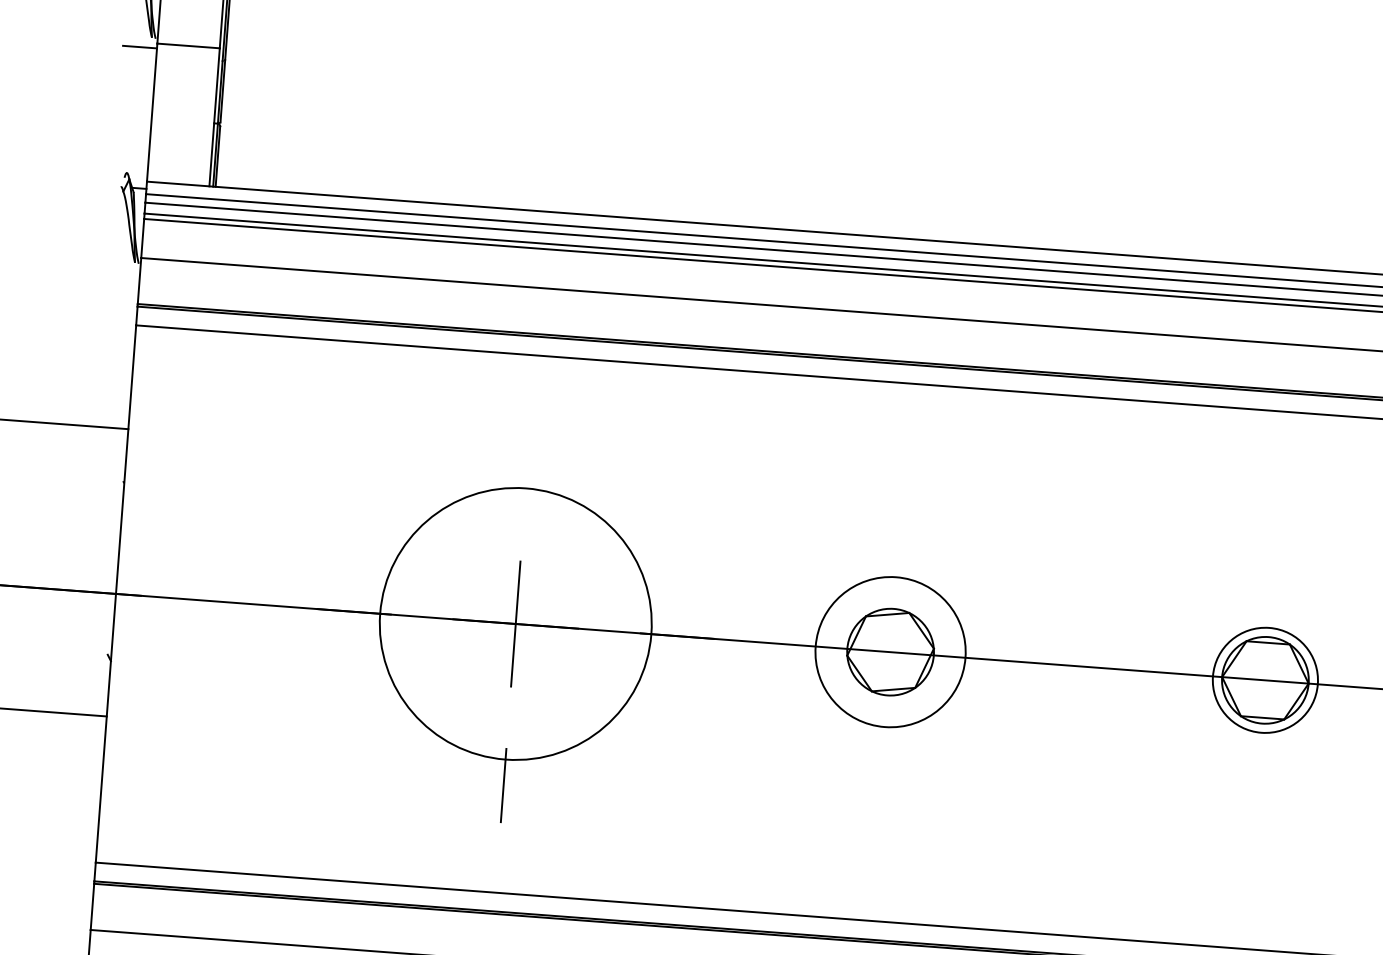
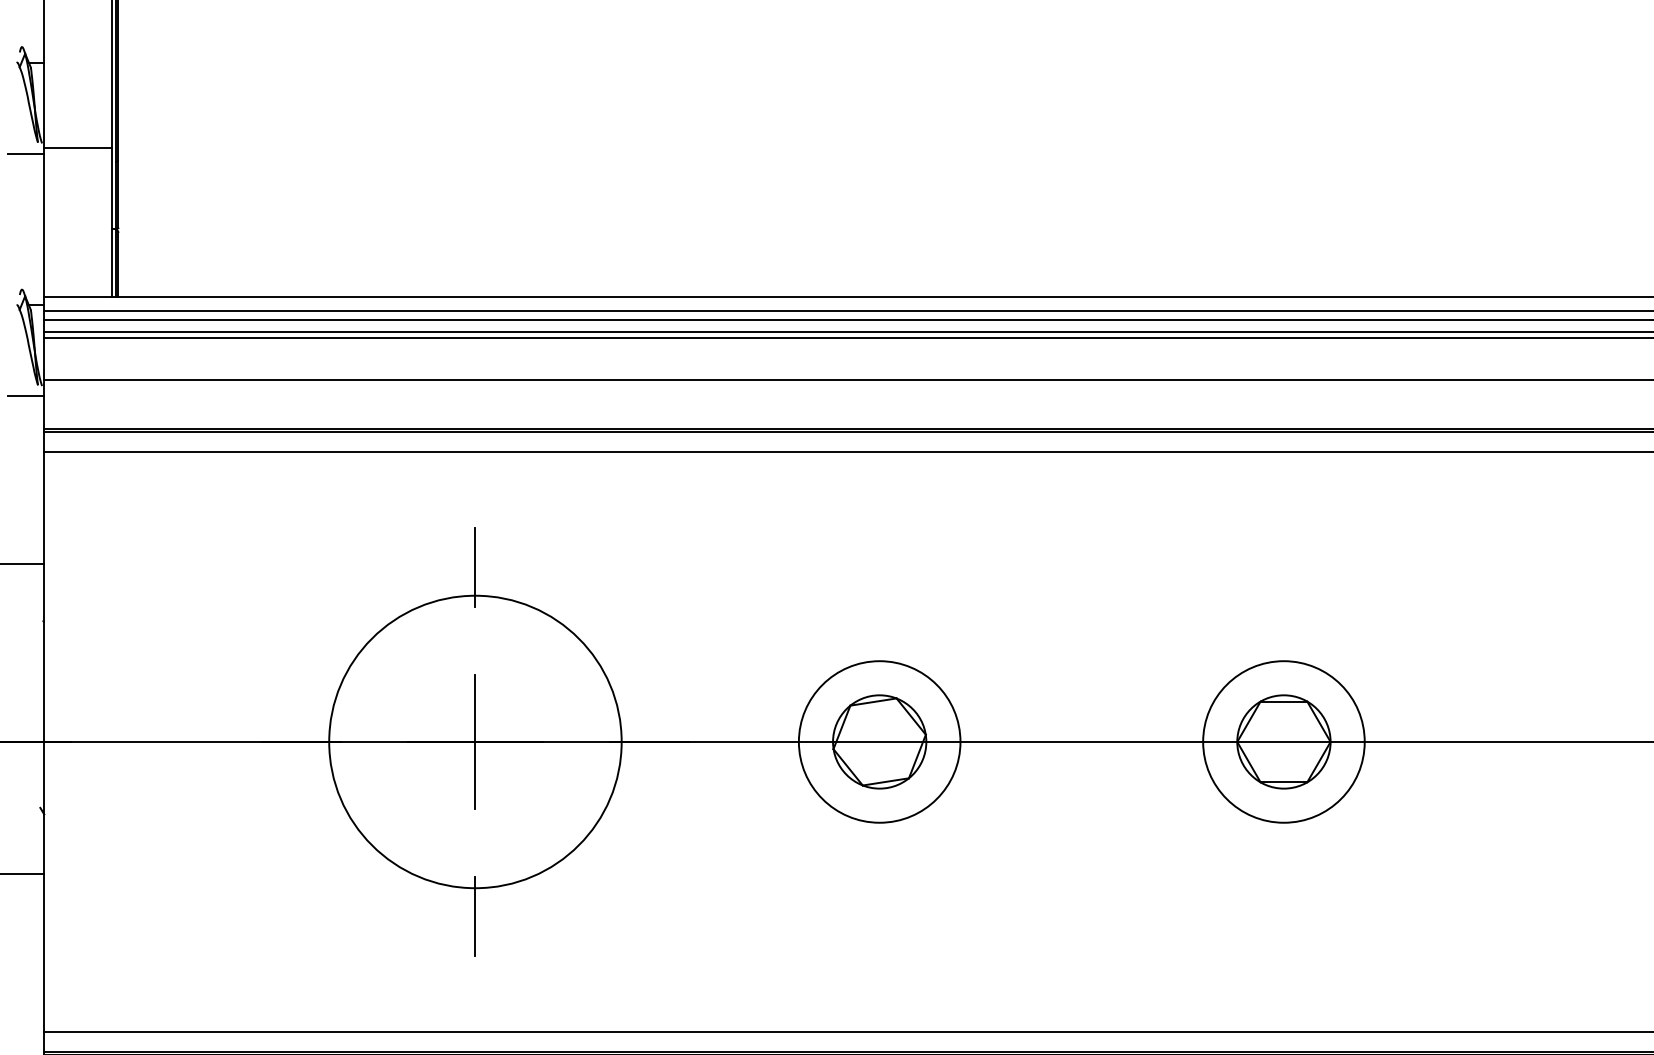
line: (122, 272) -> (25, 396), added
line: (527, 462) -> (475, 567), added
circle: (1265, 679) -> (1283, 741), size x1.43

